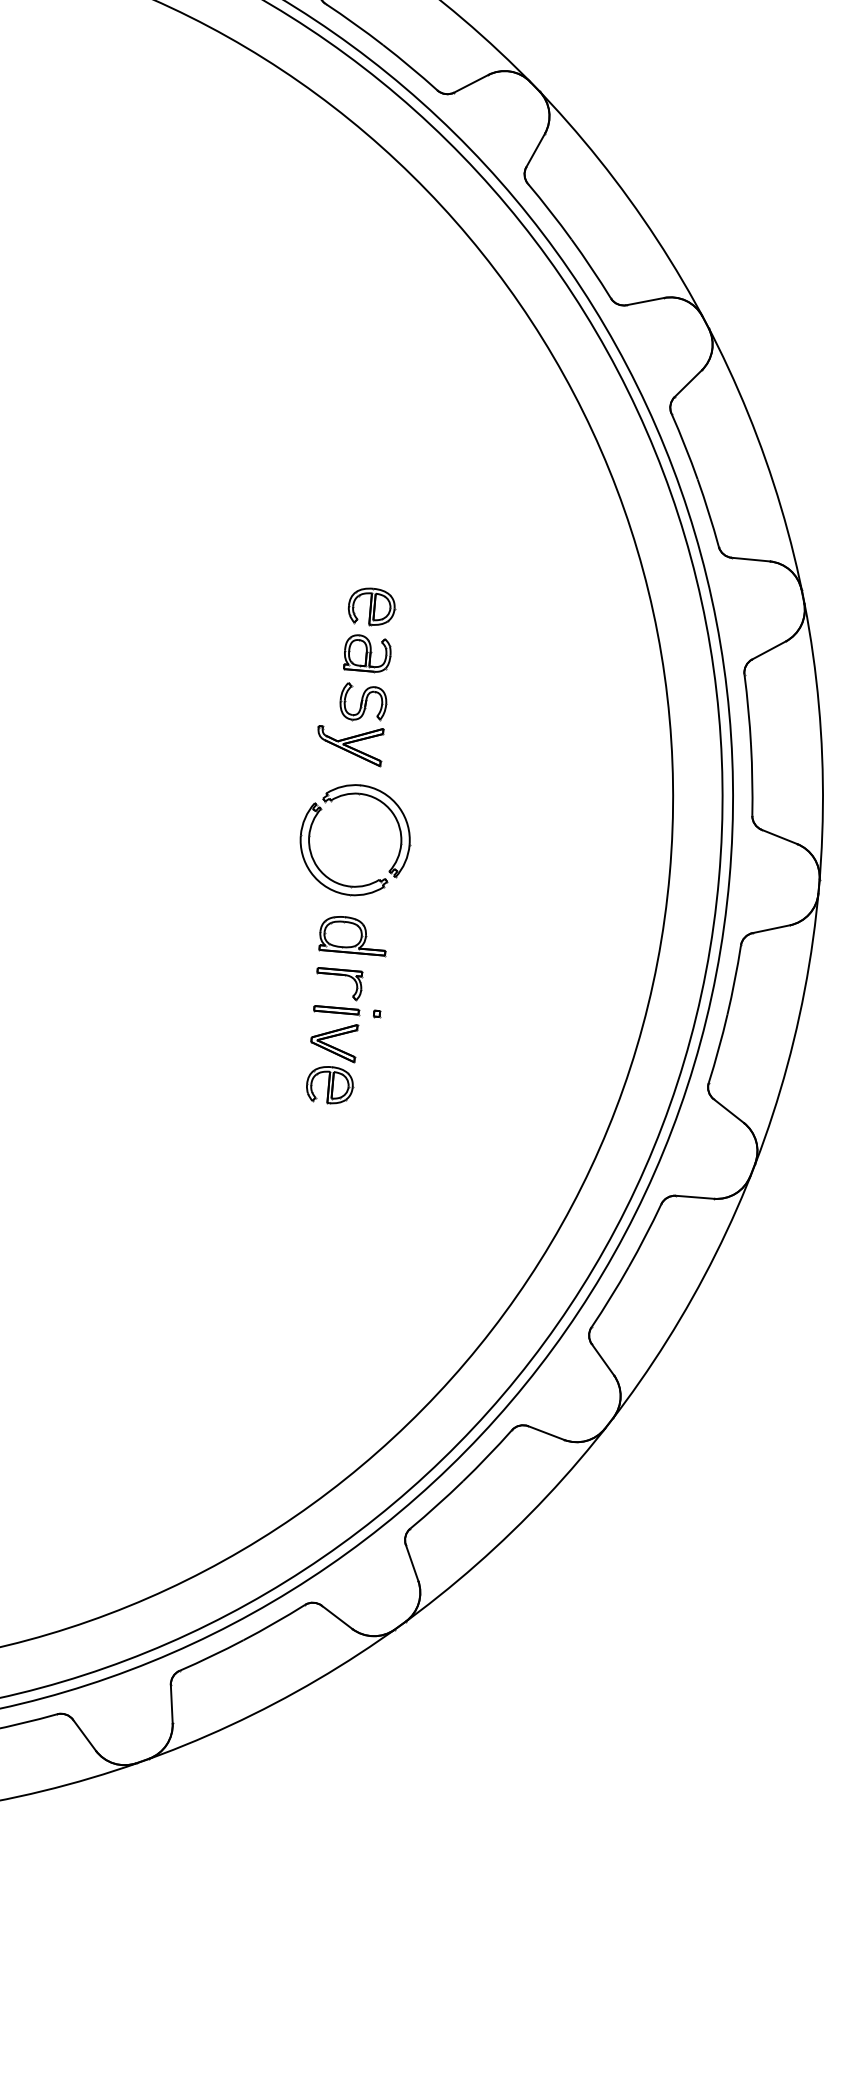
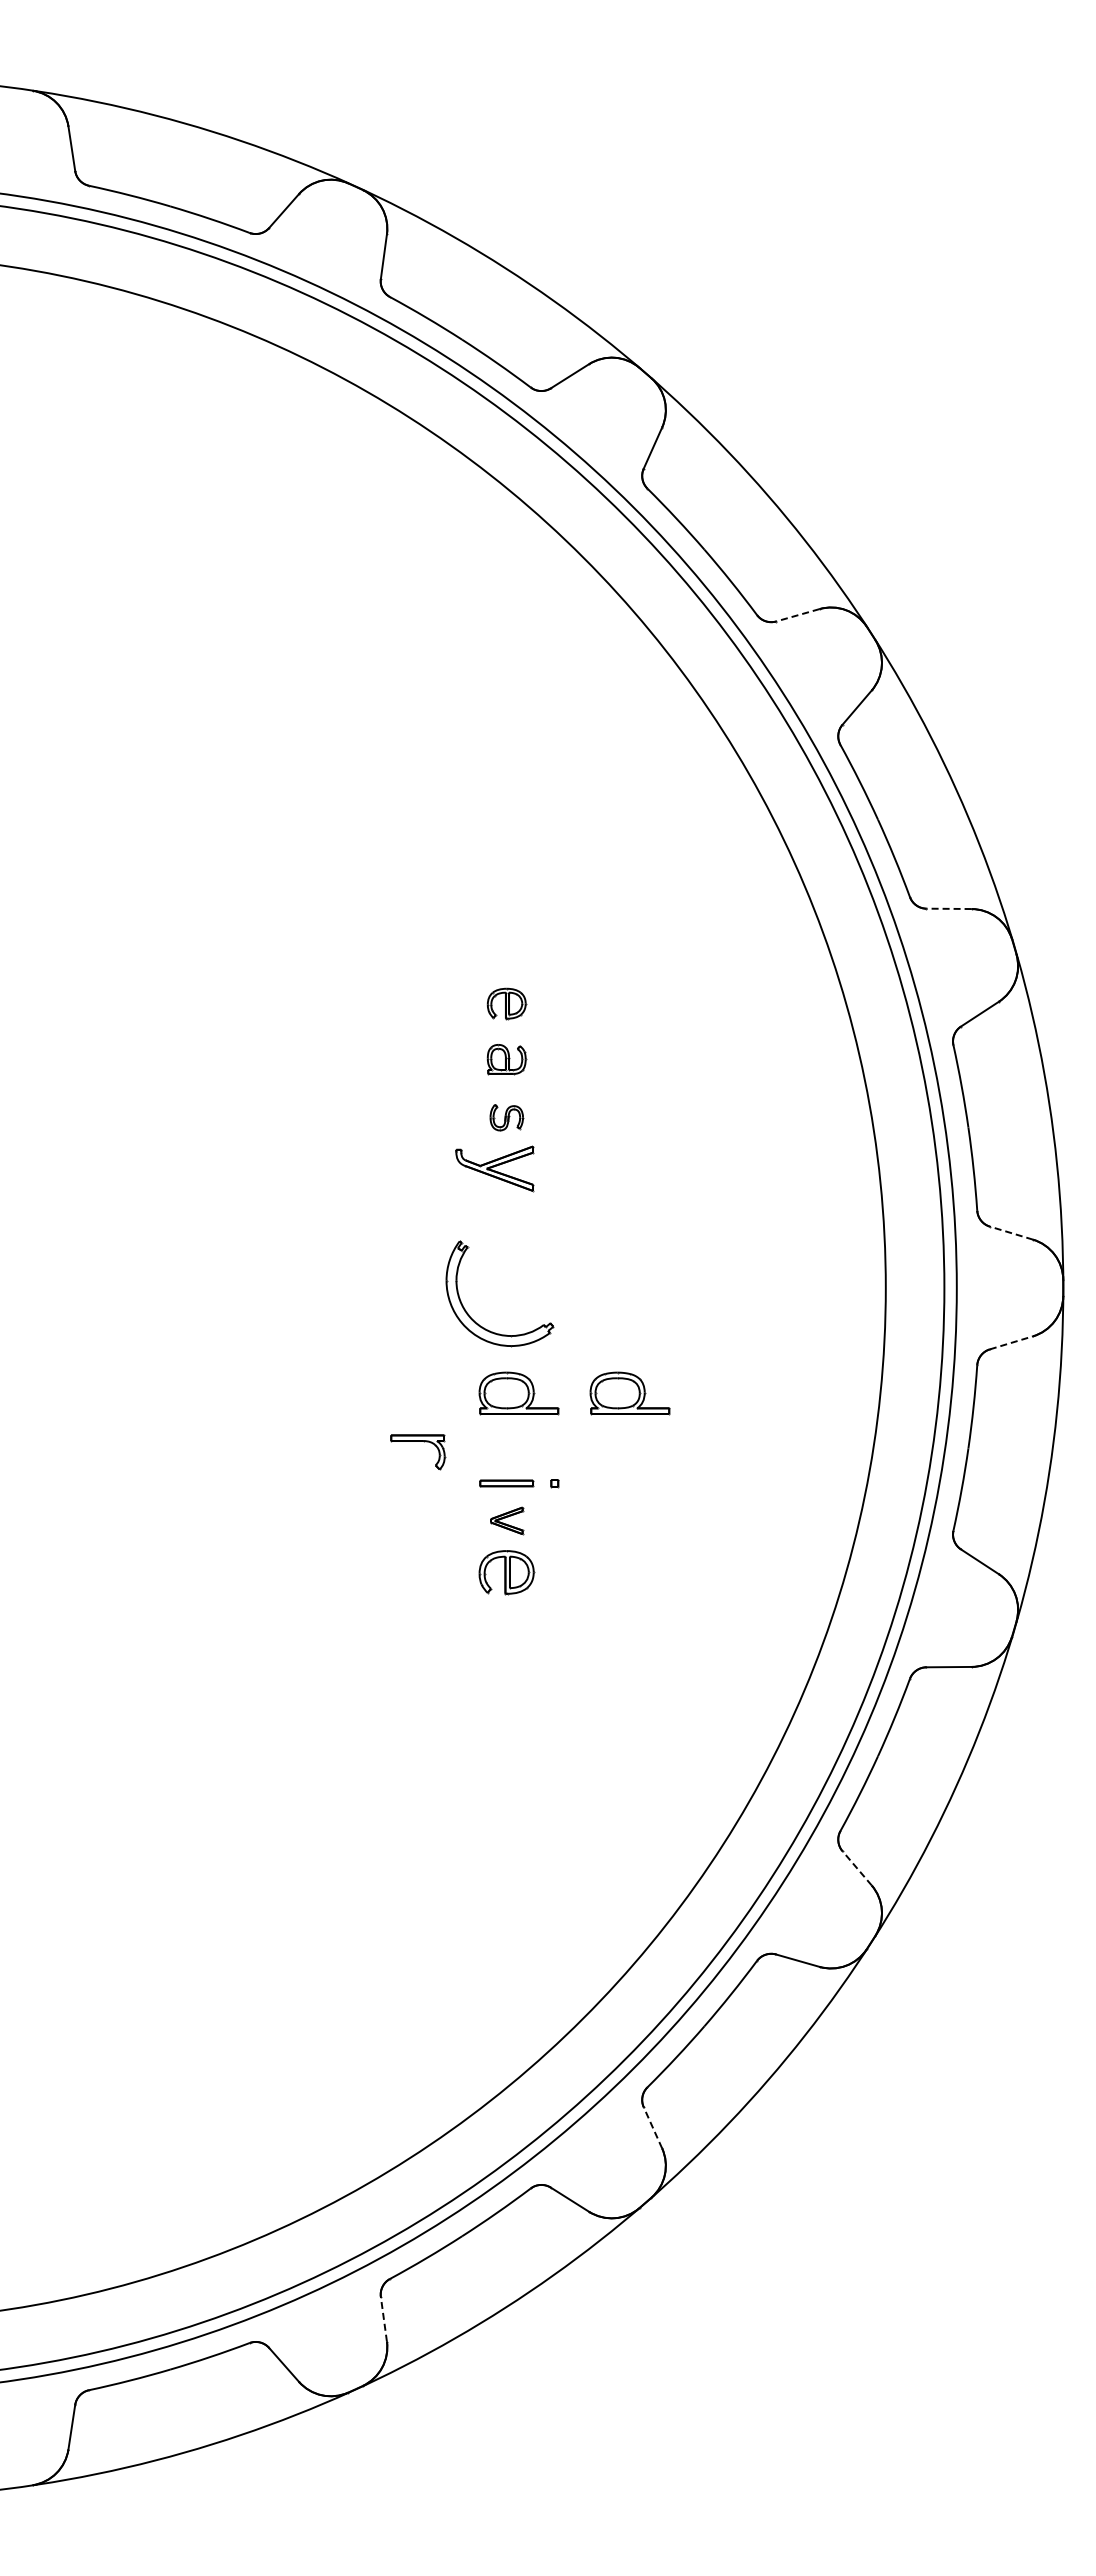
line: (644, 301) -> (797, 615), solid -> dashed
line: (751, 559) -> (949, 908), solid -> dashed
part: (371, 606) -> (506, 1003), size x0.7
part: (367, 653) -> (506, 1059), size x0.7
part: (363, 702) -> (506, 1117), size x0.6
part: (387, 807) -> (545, 1239), removed
line: (779, 837) -> (1011, 1233), solid -> dashed
line: (771, 928) -> (1011, 1342), solid -> dashed
part: (446, 943) -> (629, 1393), added
part: (340, 975) -> (418, 1441), moved
part: (333, 1041) -> (506, 1520), size x0.6
line: (603, 1359) -> (857, 1868), solid -> dashed
line: (411, 1562) -> (652, 2127), solid -> dashed
line: (171, 1704) -> (383, 2319), solid -> dashed

